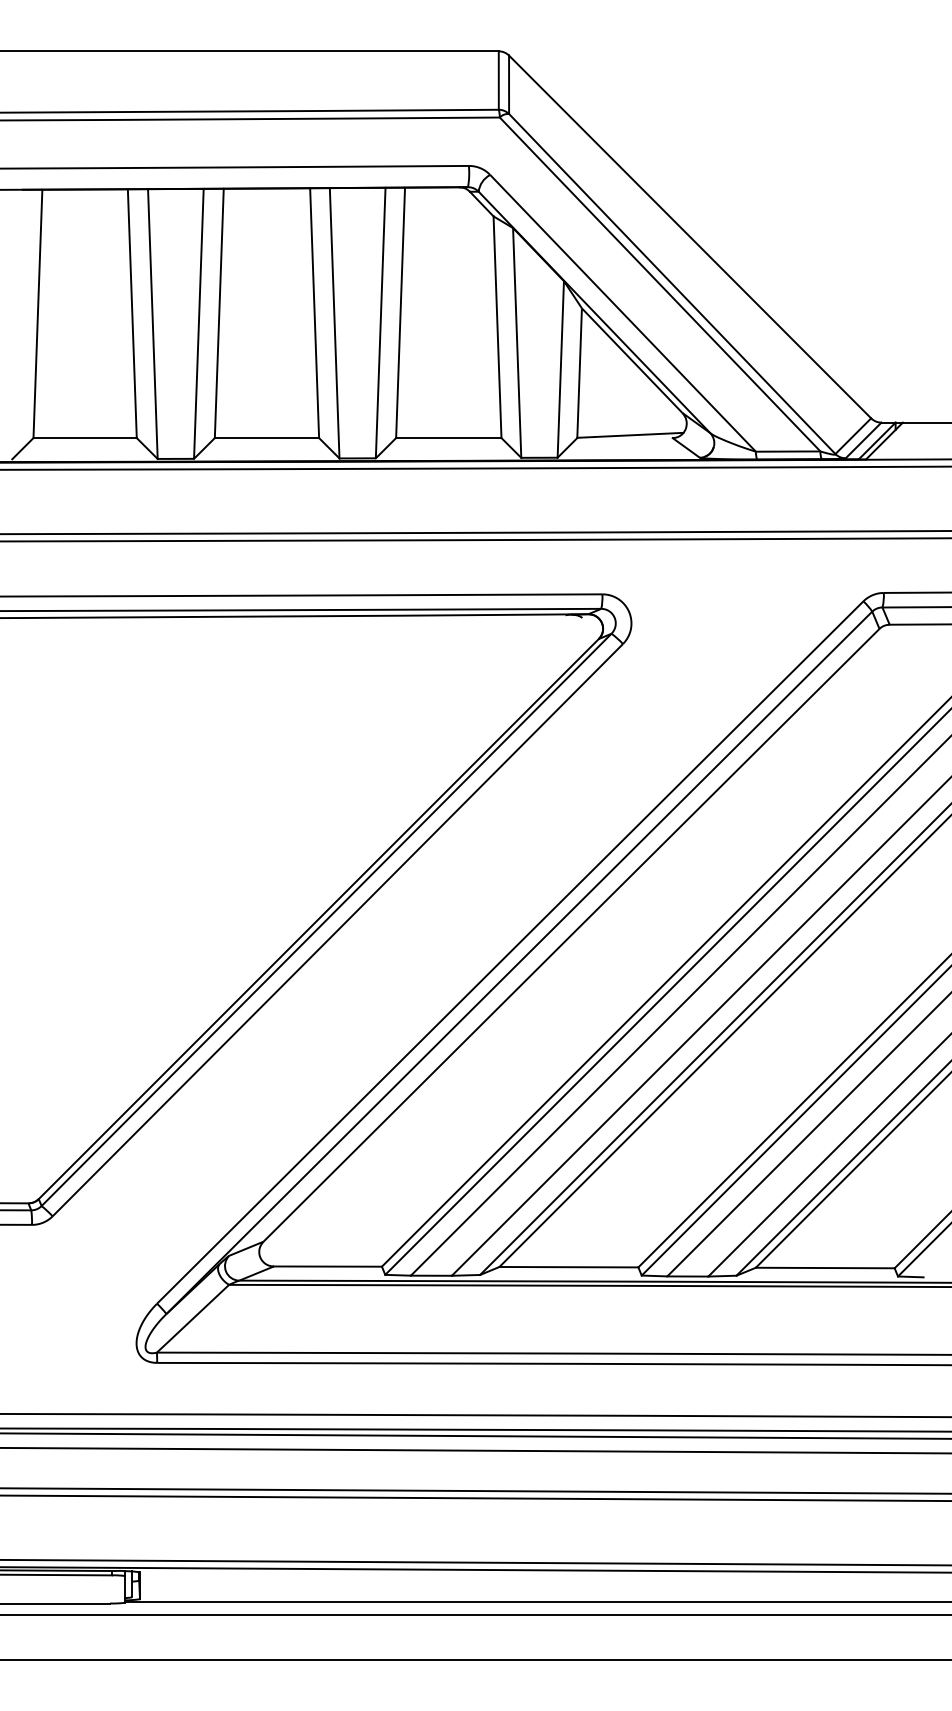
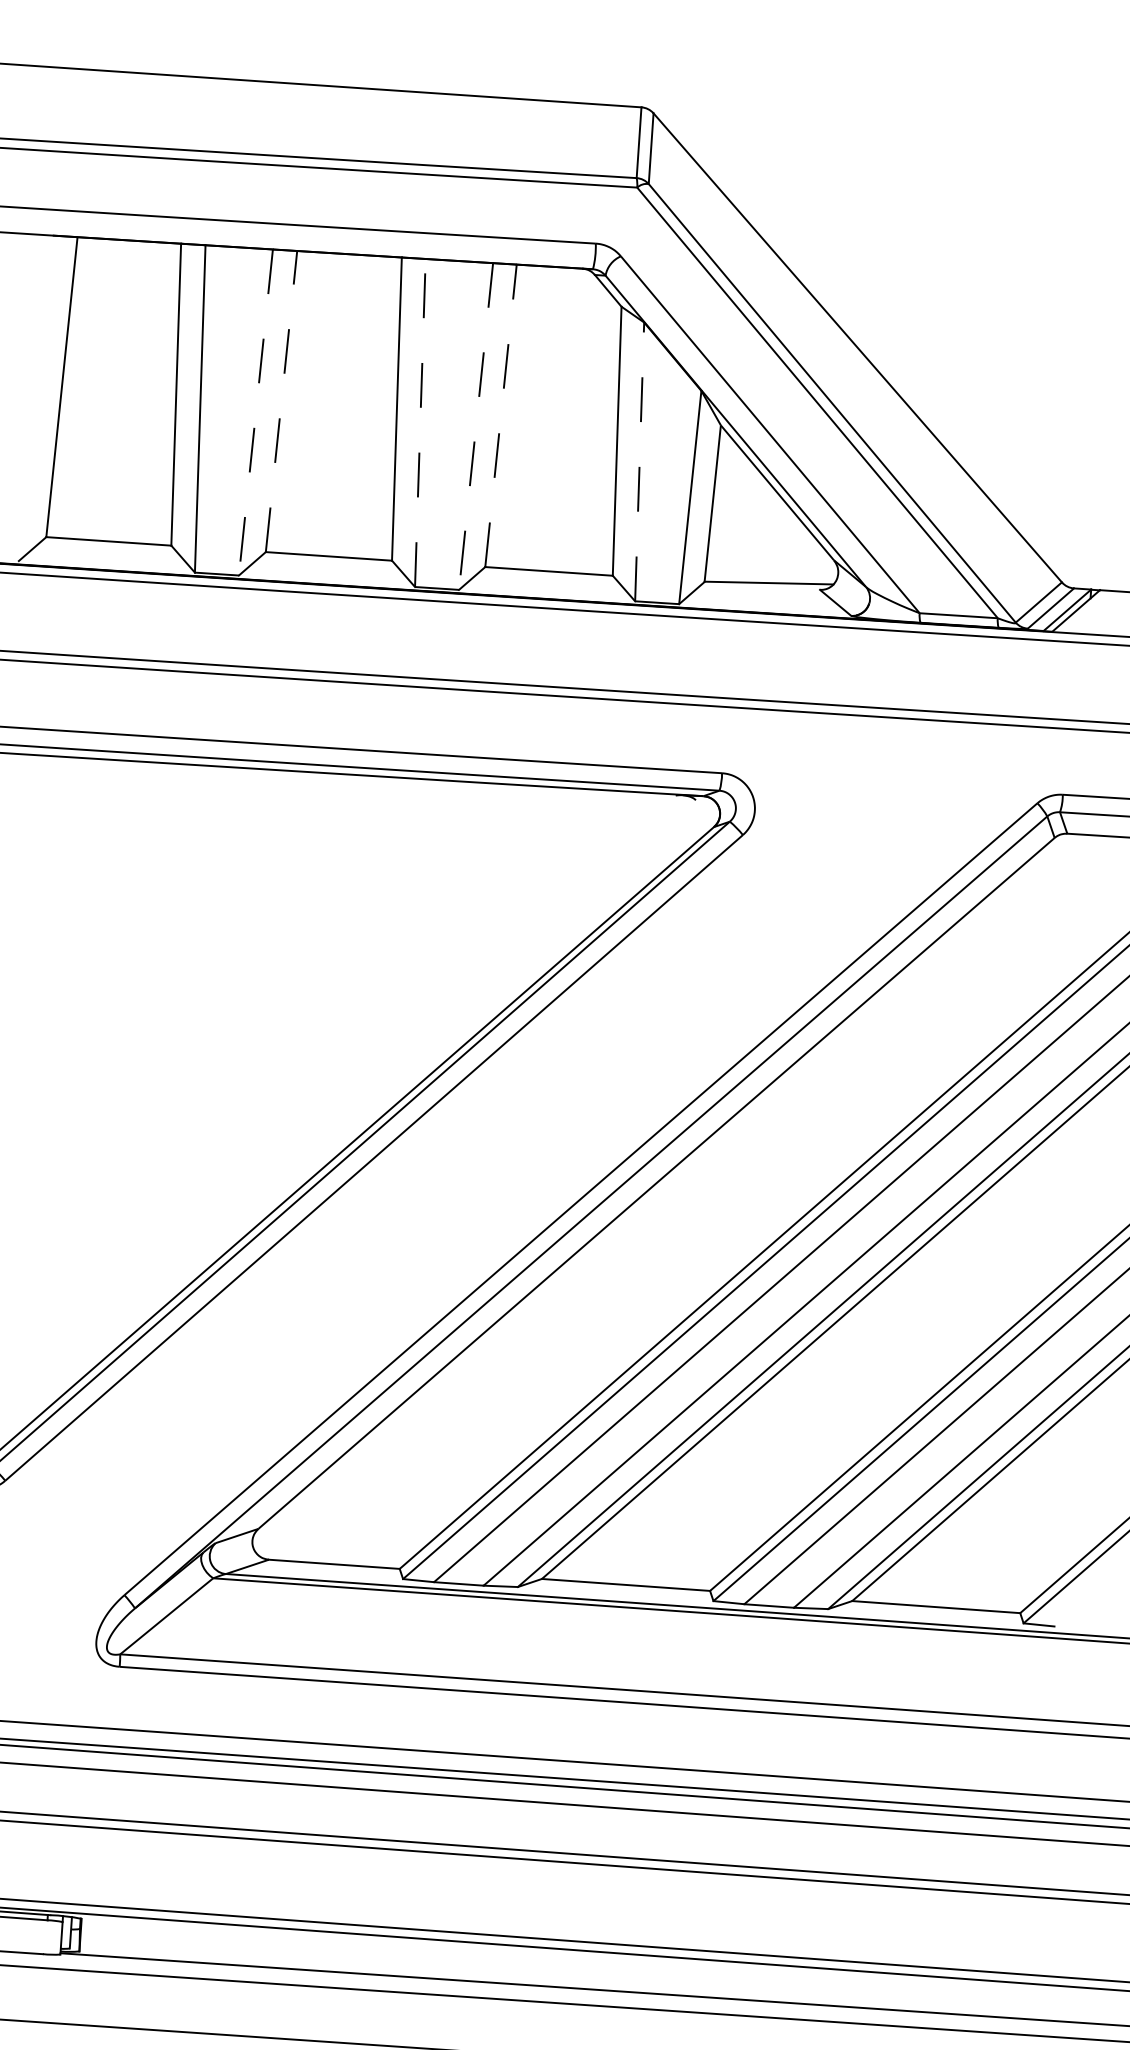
line: (219, 312) -> (281, 400), solid -> dashed
line: (400, 312) -> (500, 415), solid -> dashed
line: (334, 322) -> (420, 422), solid -> dashed
line: (380, 323) -> (475, 427), solid -> dashed
line: (198, 324) -> (255, 413), solid -> dashed
line: (517, 342) -> (640, 461), solid -> dashed

